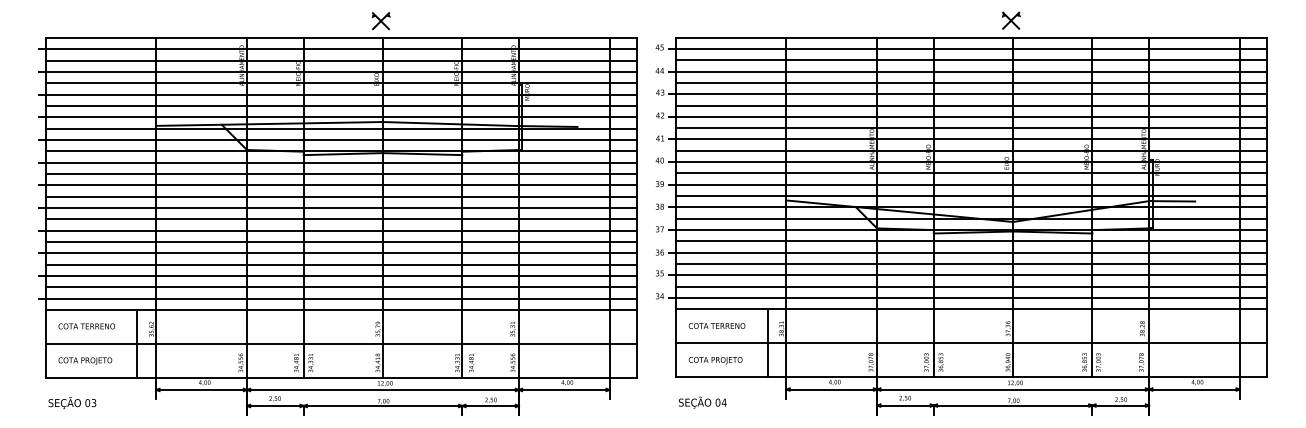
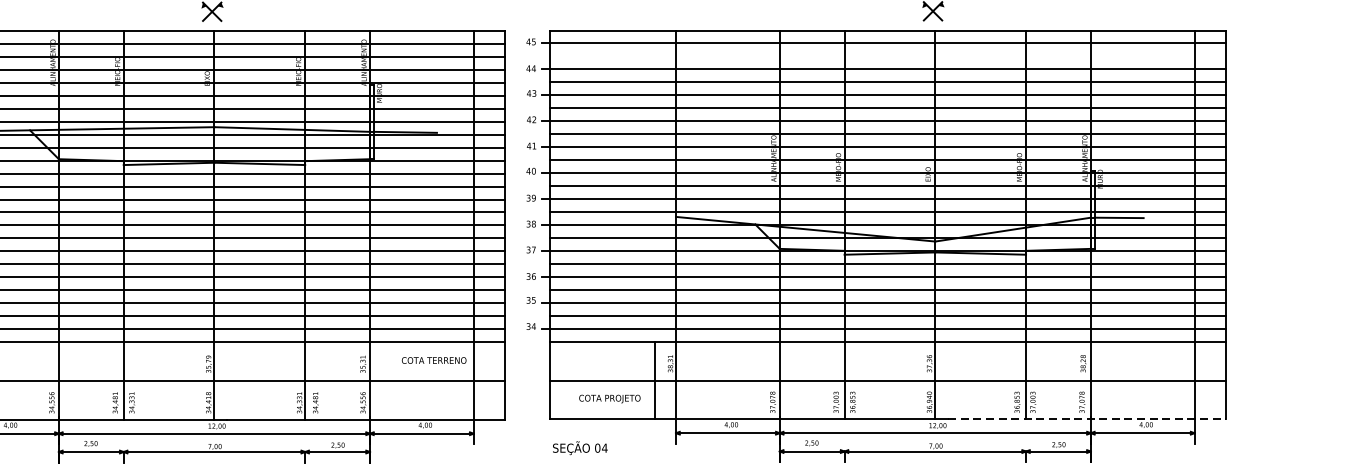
line: (971, 60) -> (887, 56), removed
text: (716, 325) -> (433, 359), moved
text: (715, 360) -> (609, 398), moved
line: (1146, 377) -> (1087, 419), solid -> dashed

